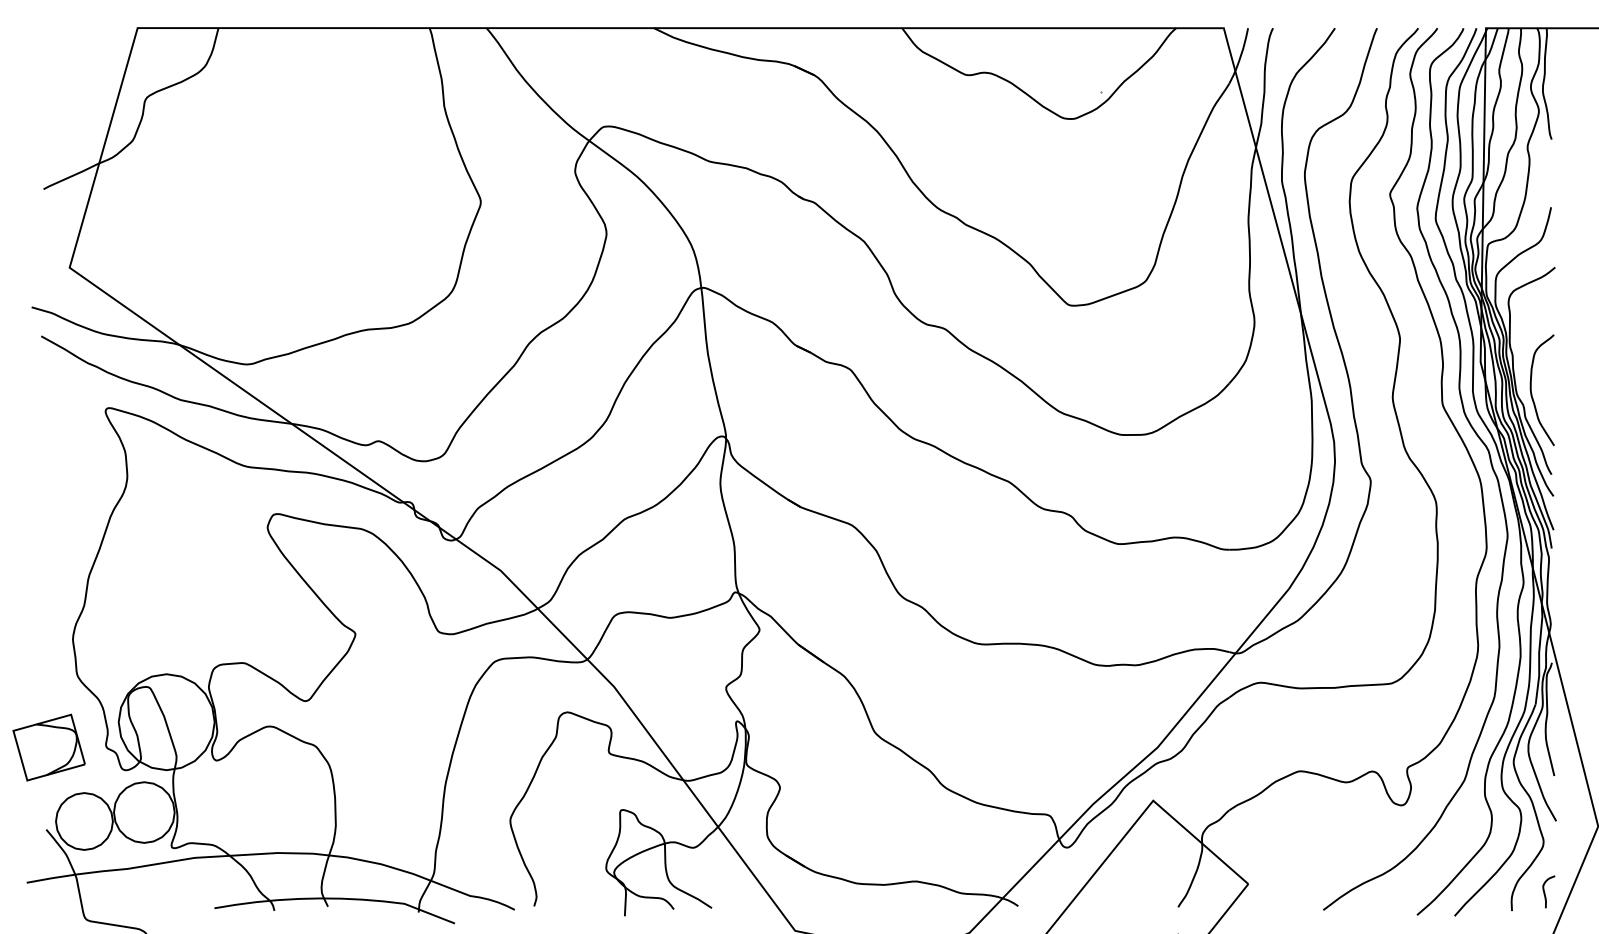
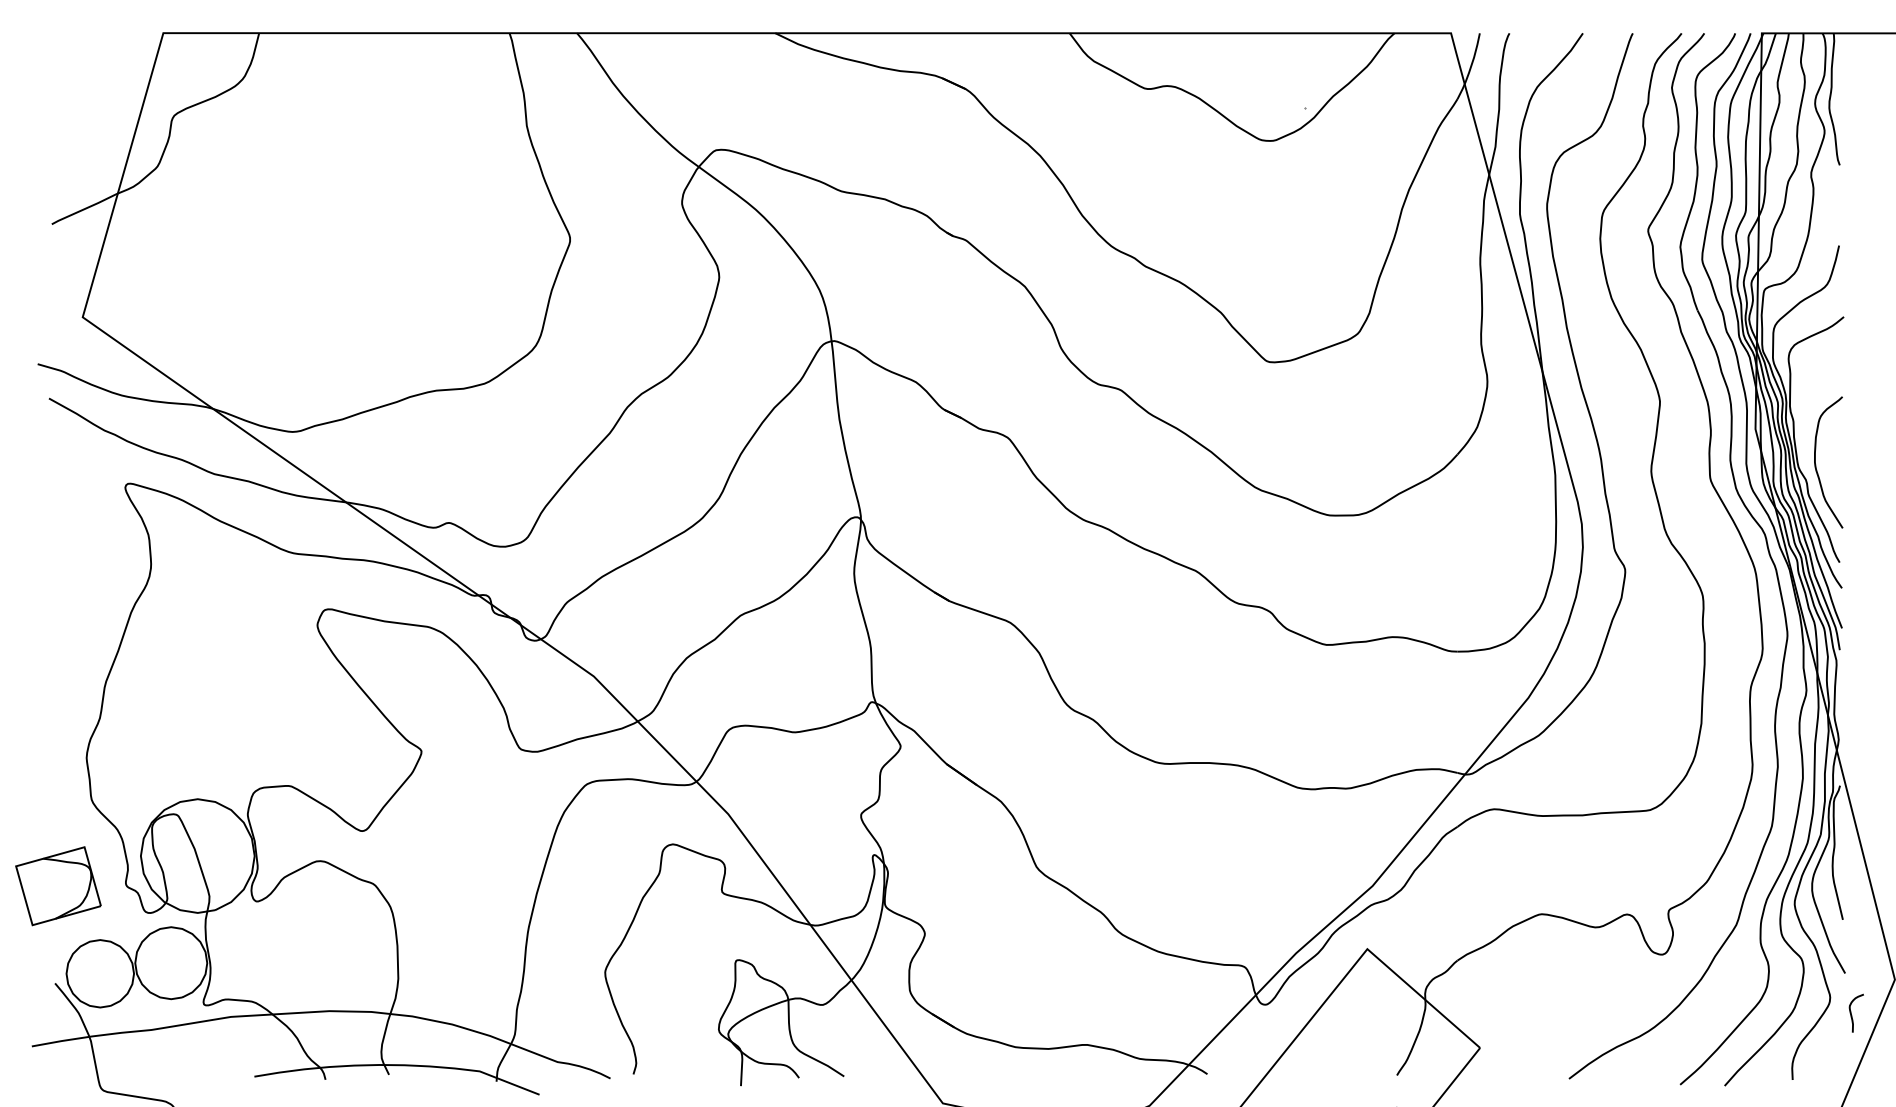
curve: (1544, 891) -> (1851, 1012), moved

